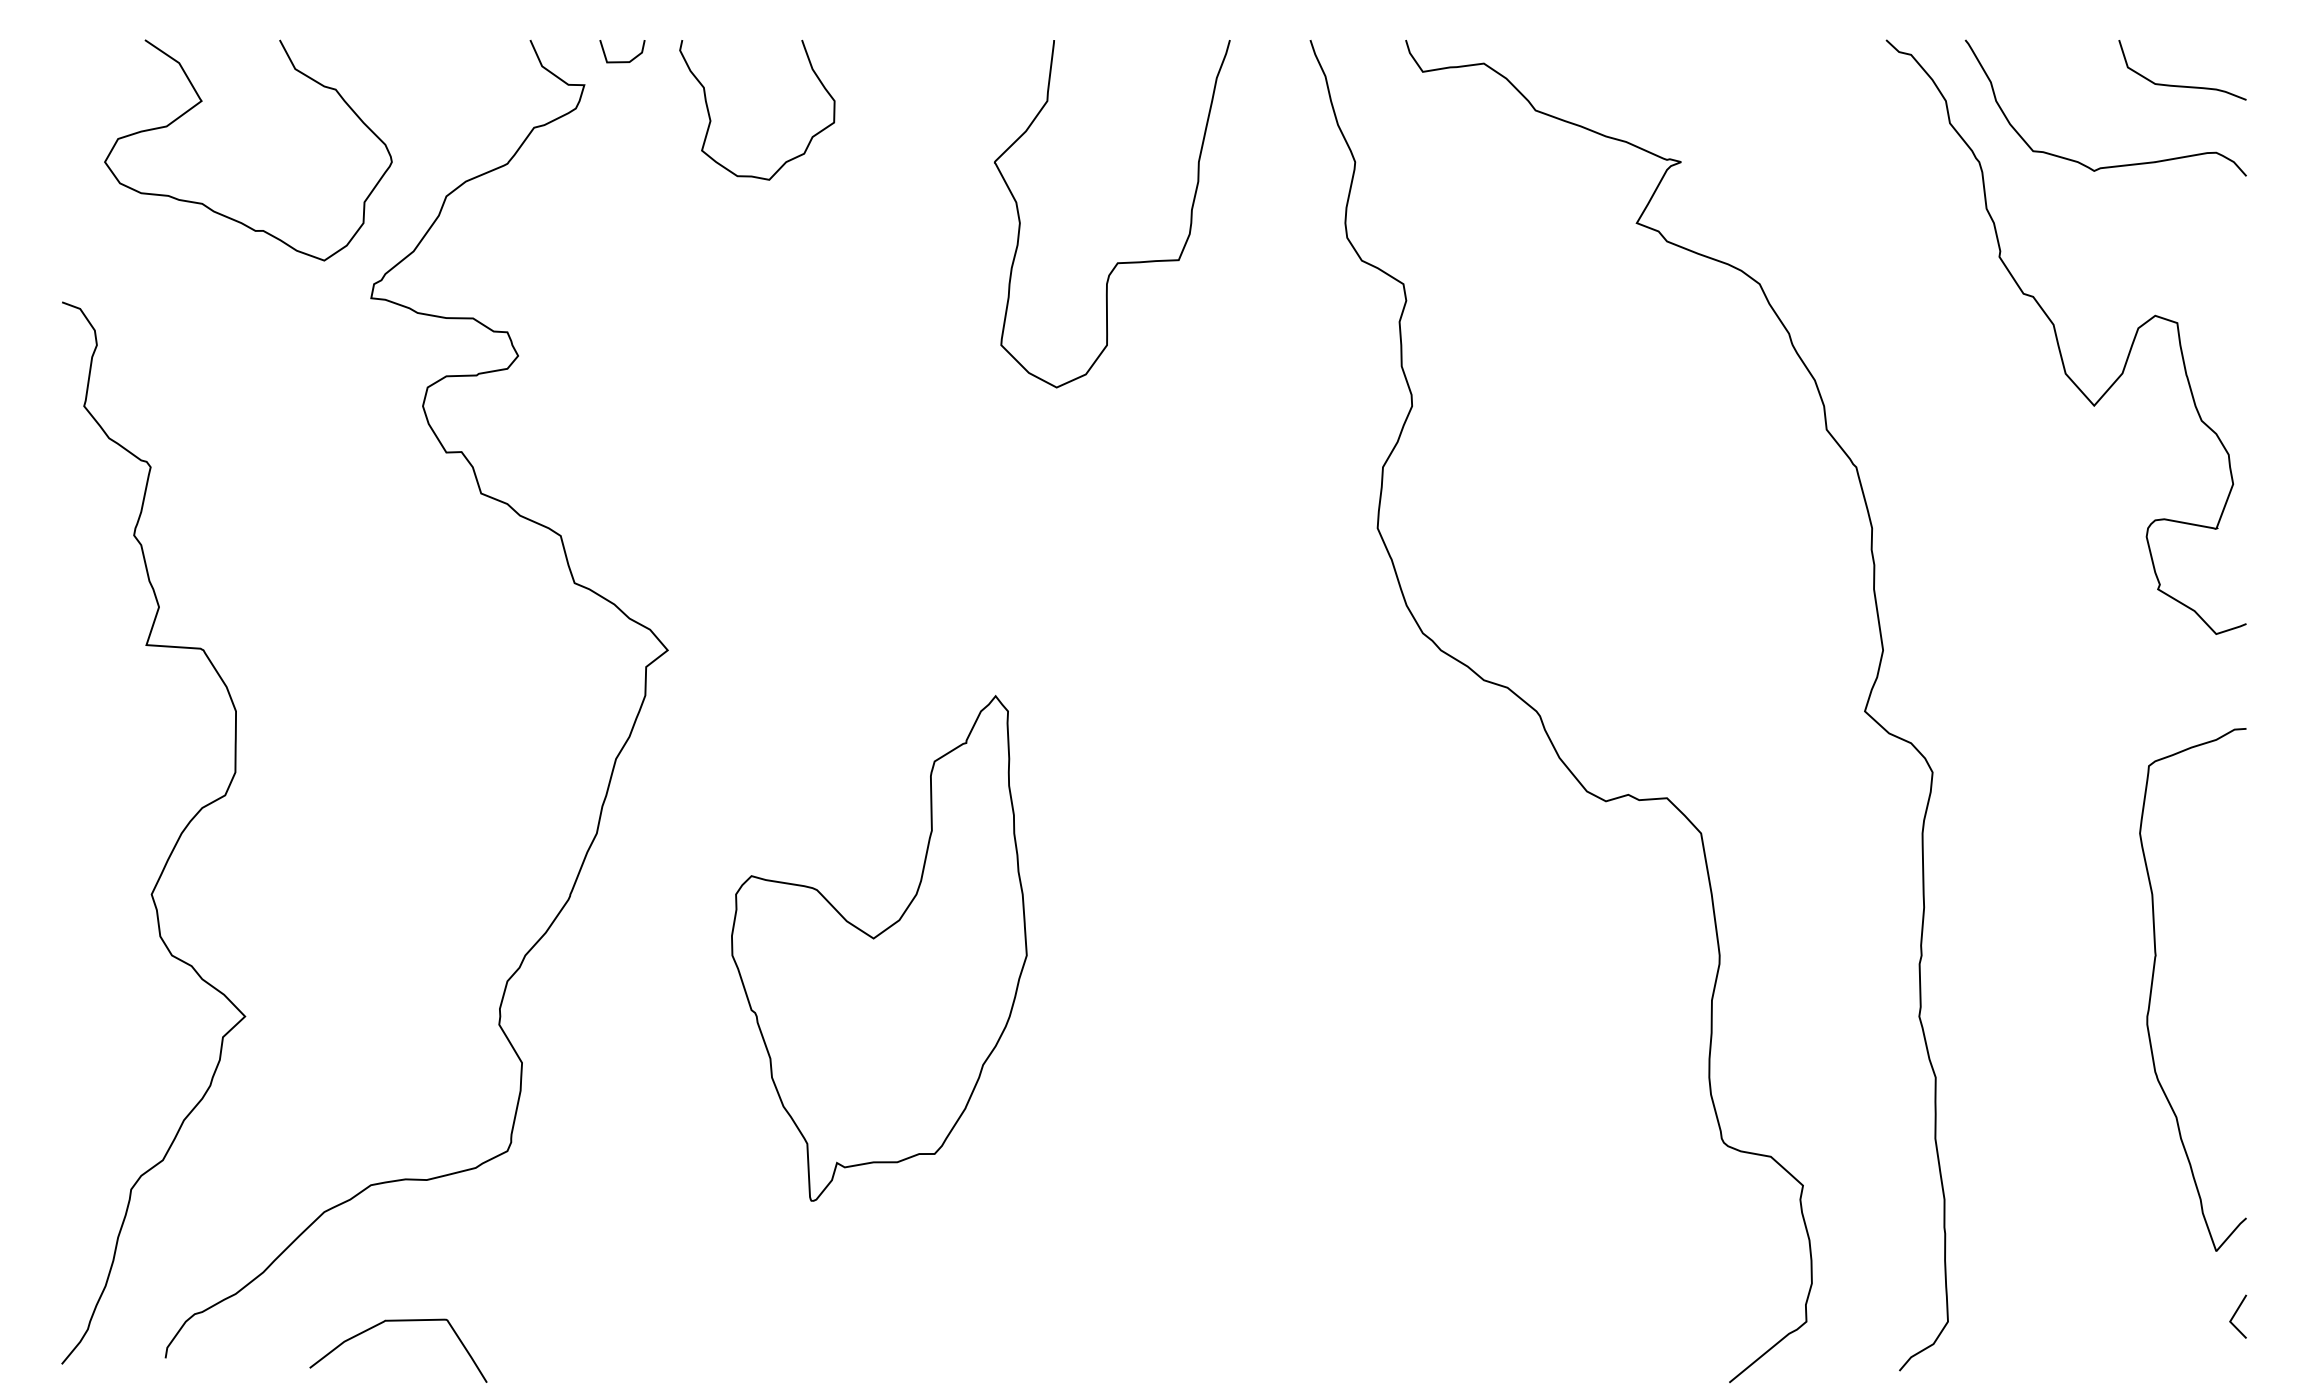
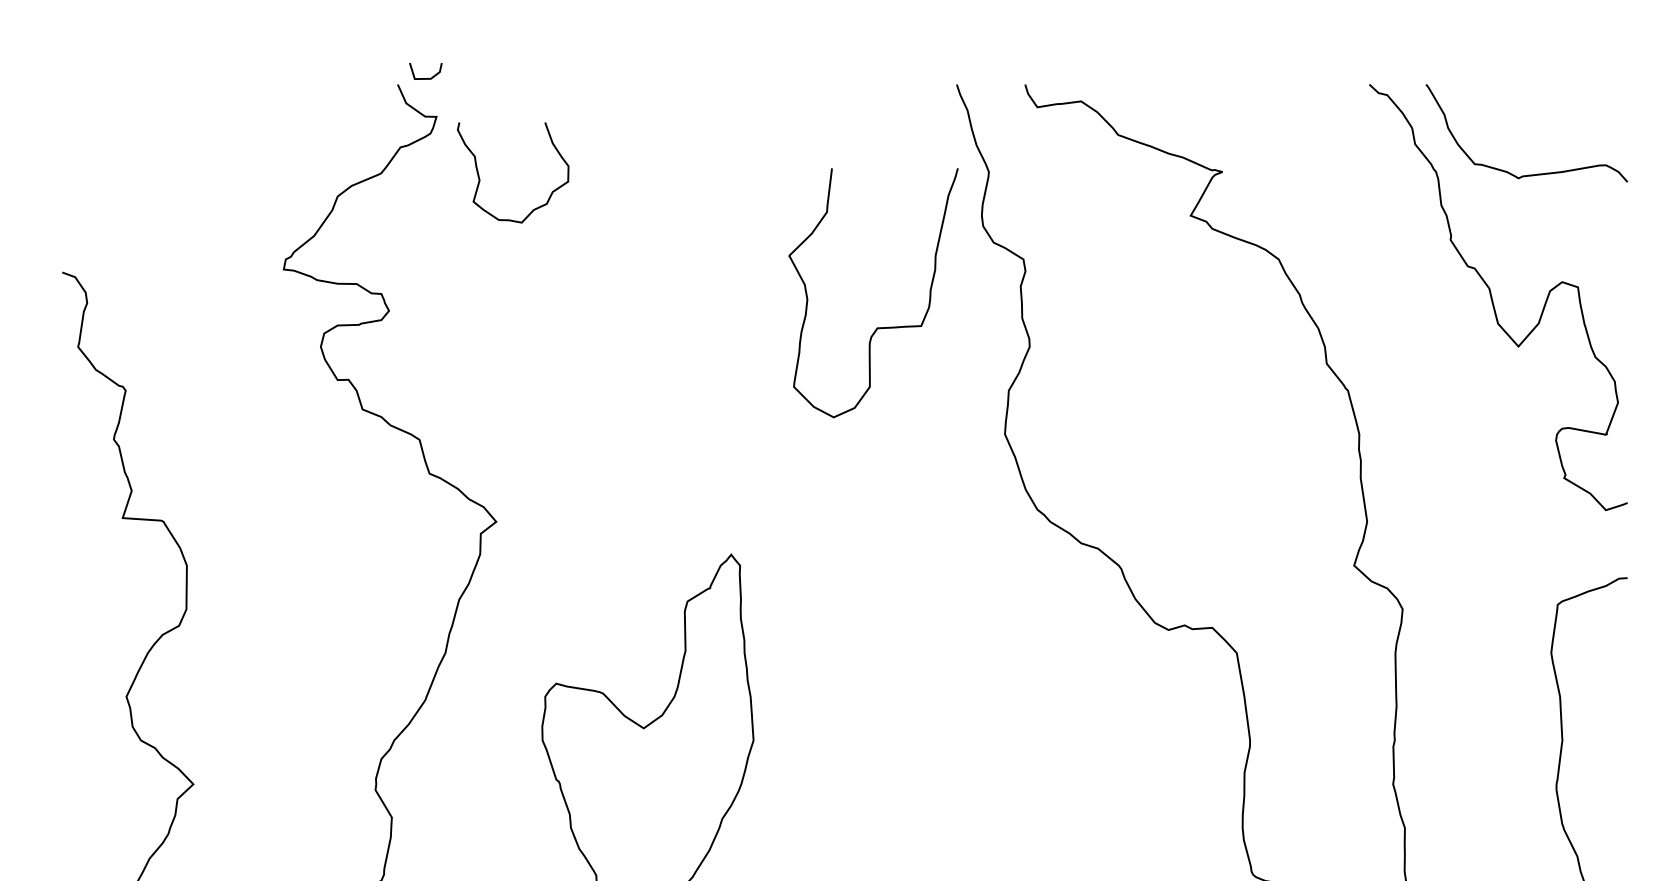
line: (622, 61) -> (425, 78), moved
curve: (2182, 85) -> (1581, 117), removed
curve: (201, 102) -> (162, 129), removed
curve: (711, 119) -> (480, 179), moved
curve: (1117, 262) -> (877, 327), moved

